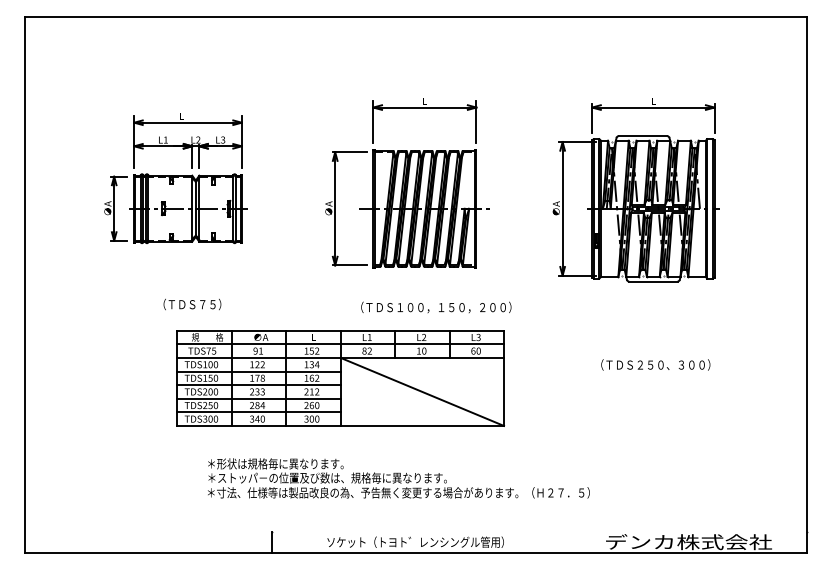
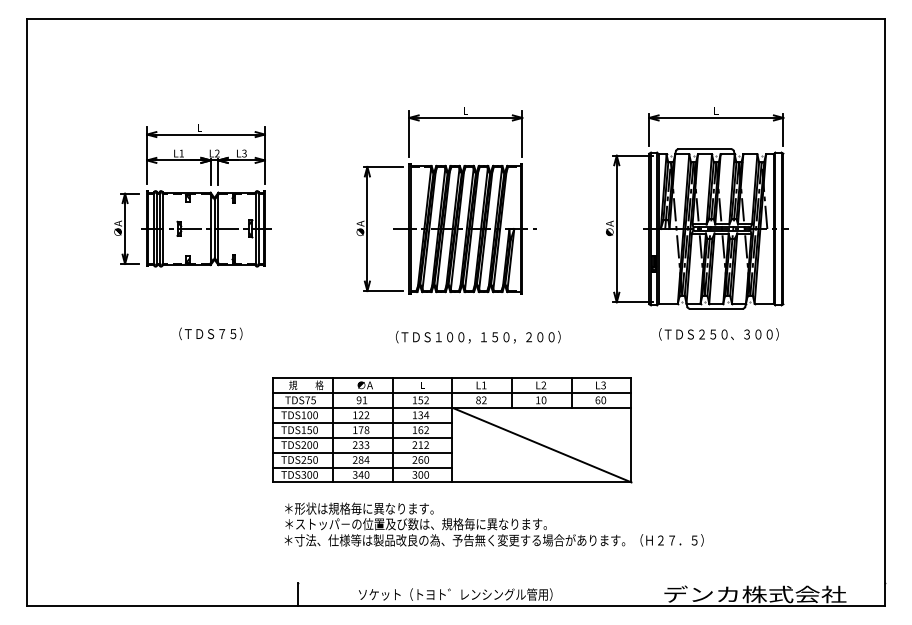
text: (655, 364) -> (718, 333), moved
part: (340, 378) -> (452, 430), moved
text: (398, 478) -> (493, 524), moved

